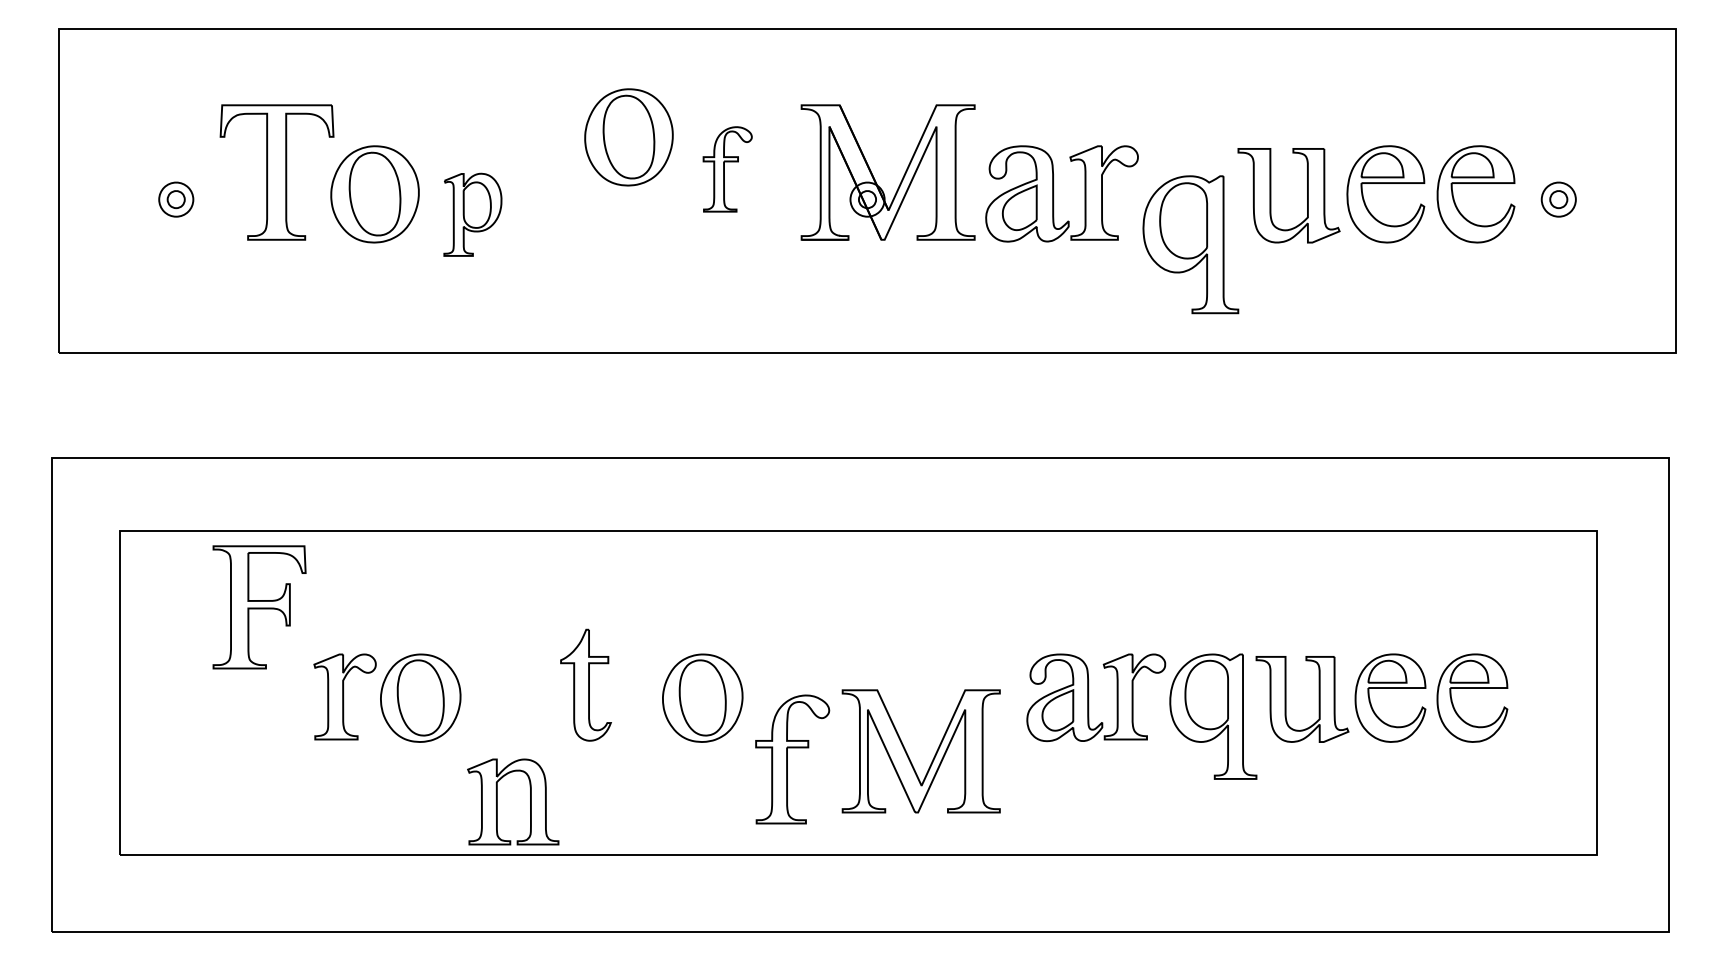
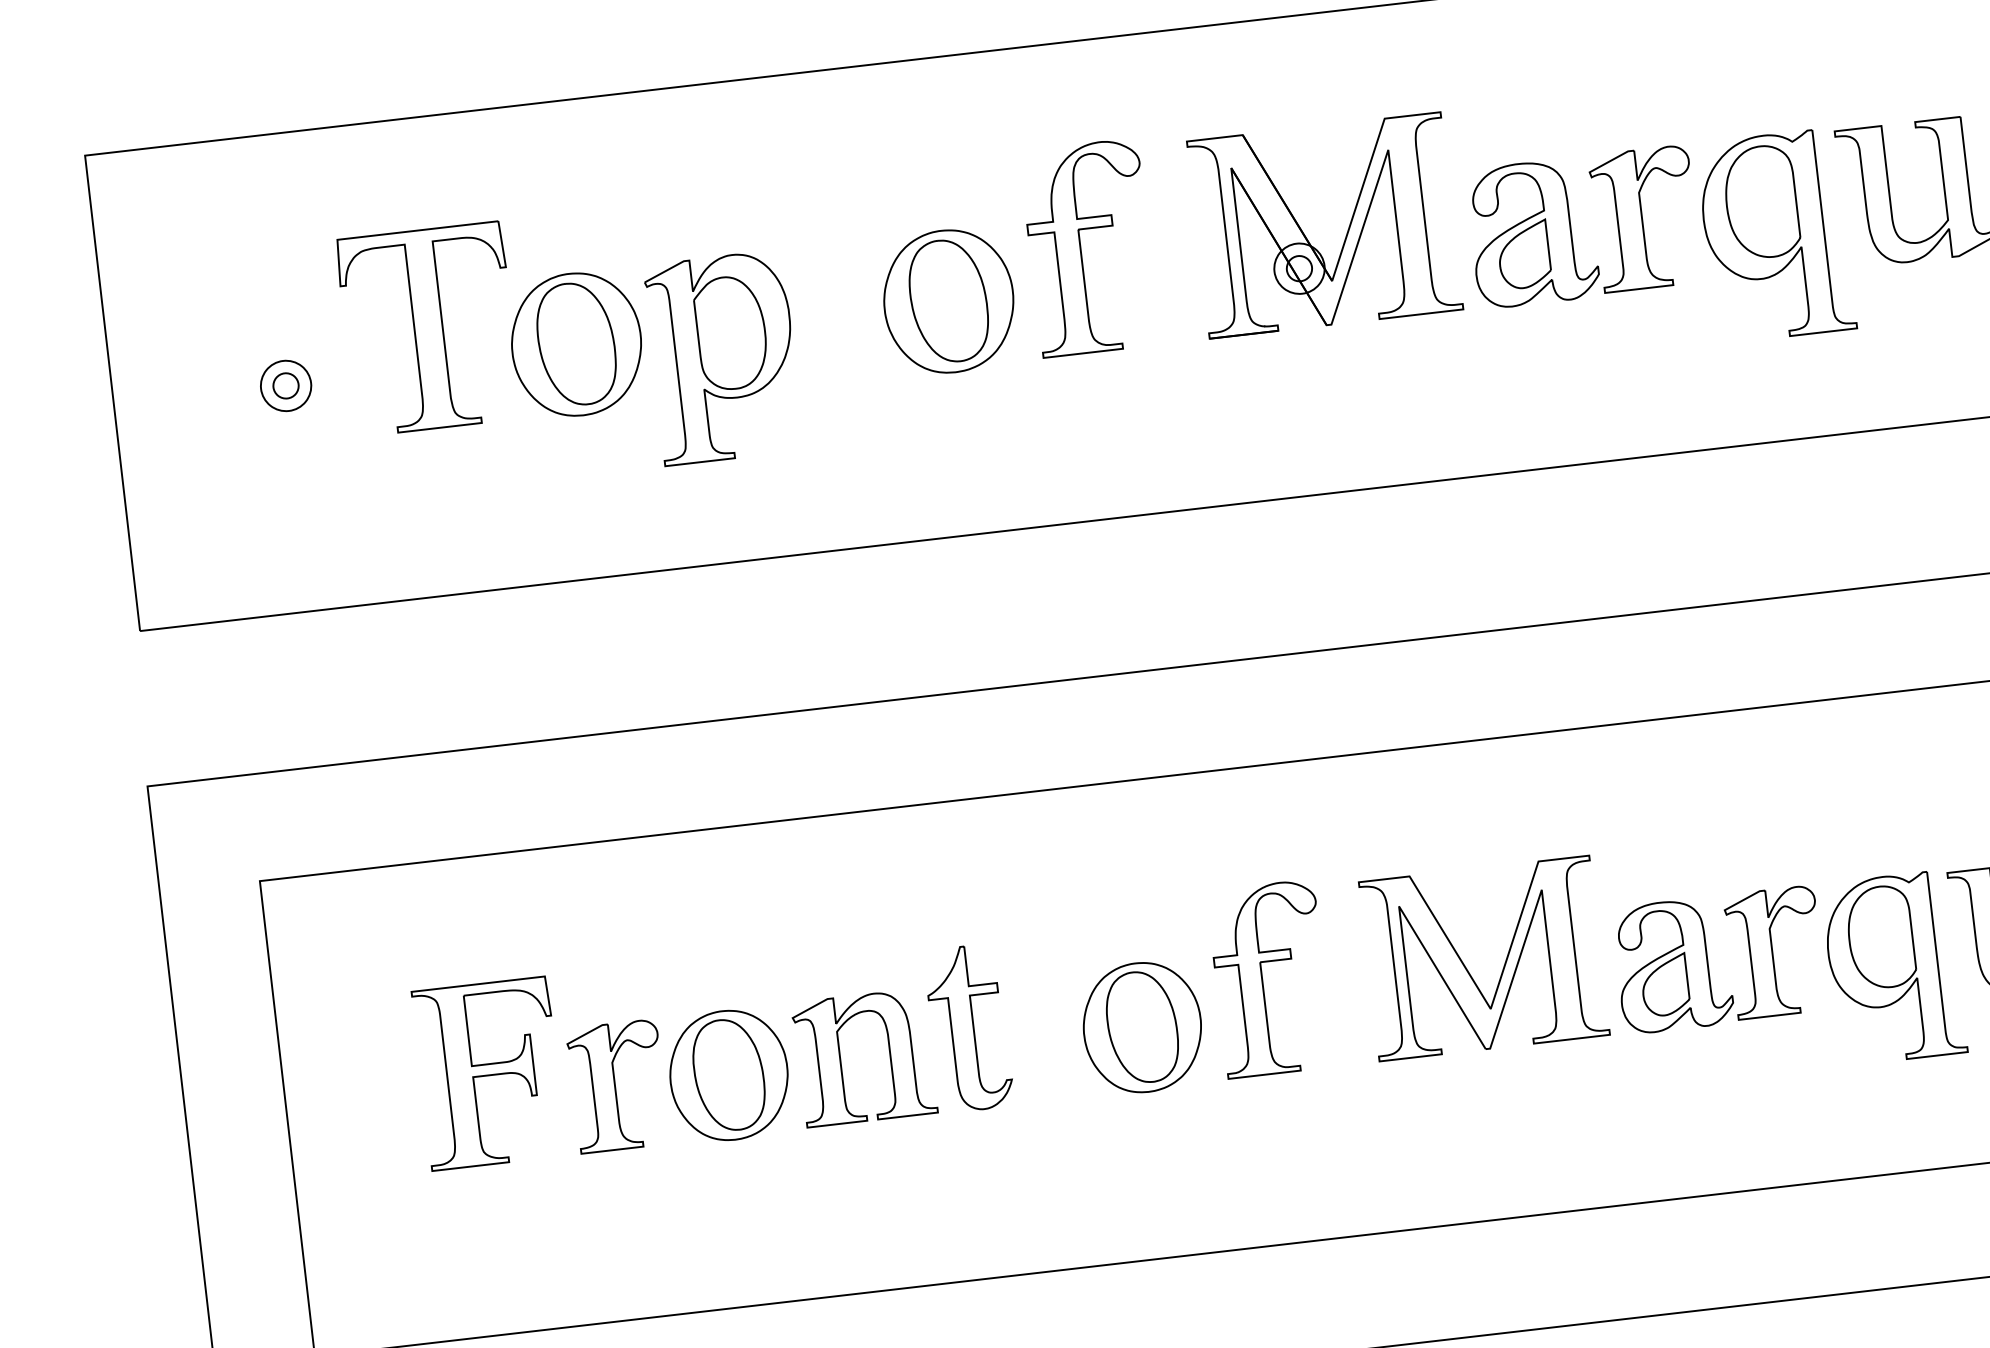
part: (628, 137) -> (948, 301), moved
part: (727, 169) -> (1089, 248), size x1.67
part: (472, 214) -> (722, 357), size x1.67
part: (1190, 244) -> (1775, 235), moved
part: (259, 607) -> (489, 1073), moved
part: (908, 754) -> (1466, 965), moved
part: (792, 759) -> (1270, 979), moved
part: (497, 801) -> (841, 1059), moved

